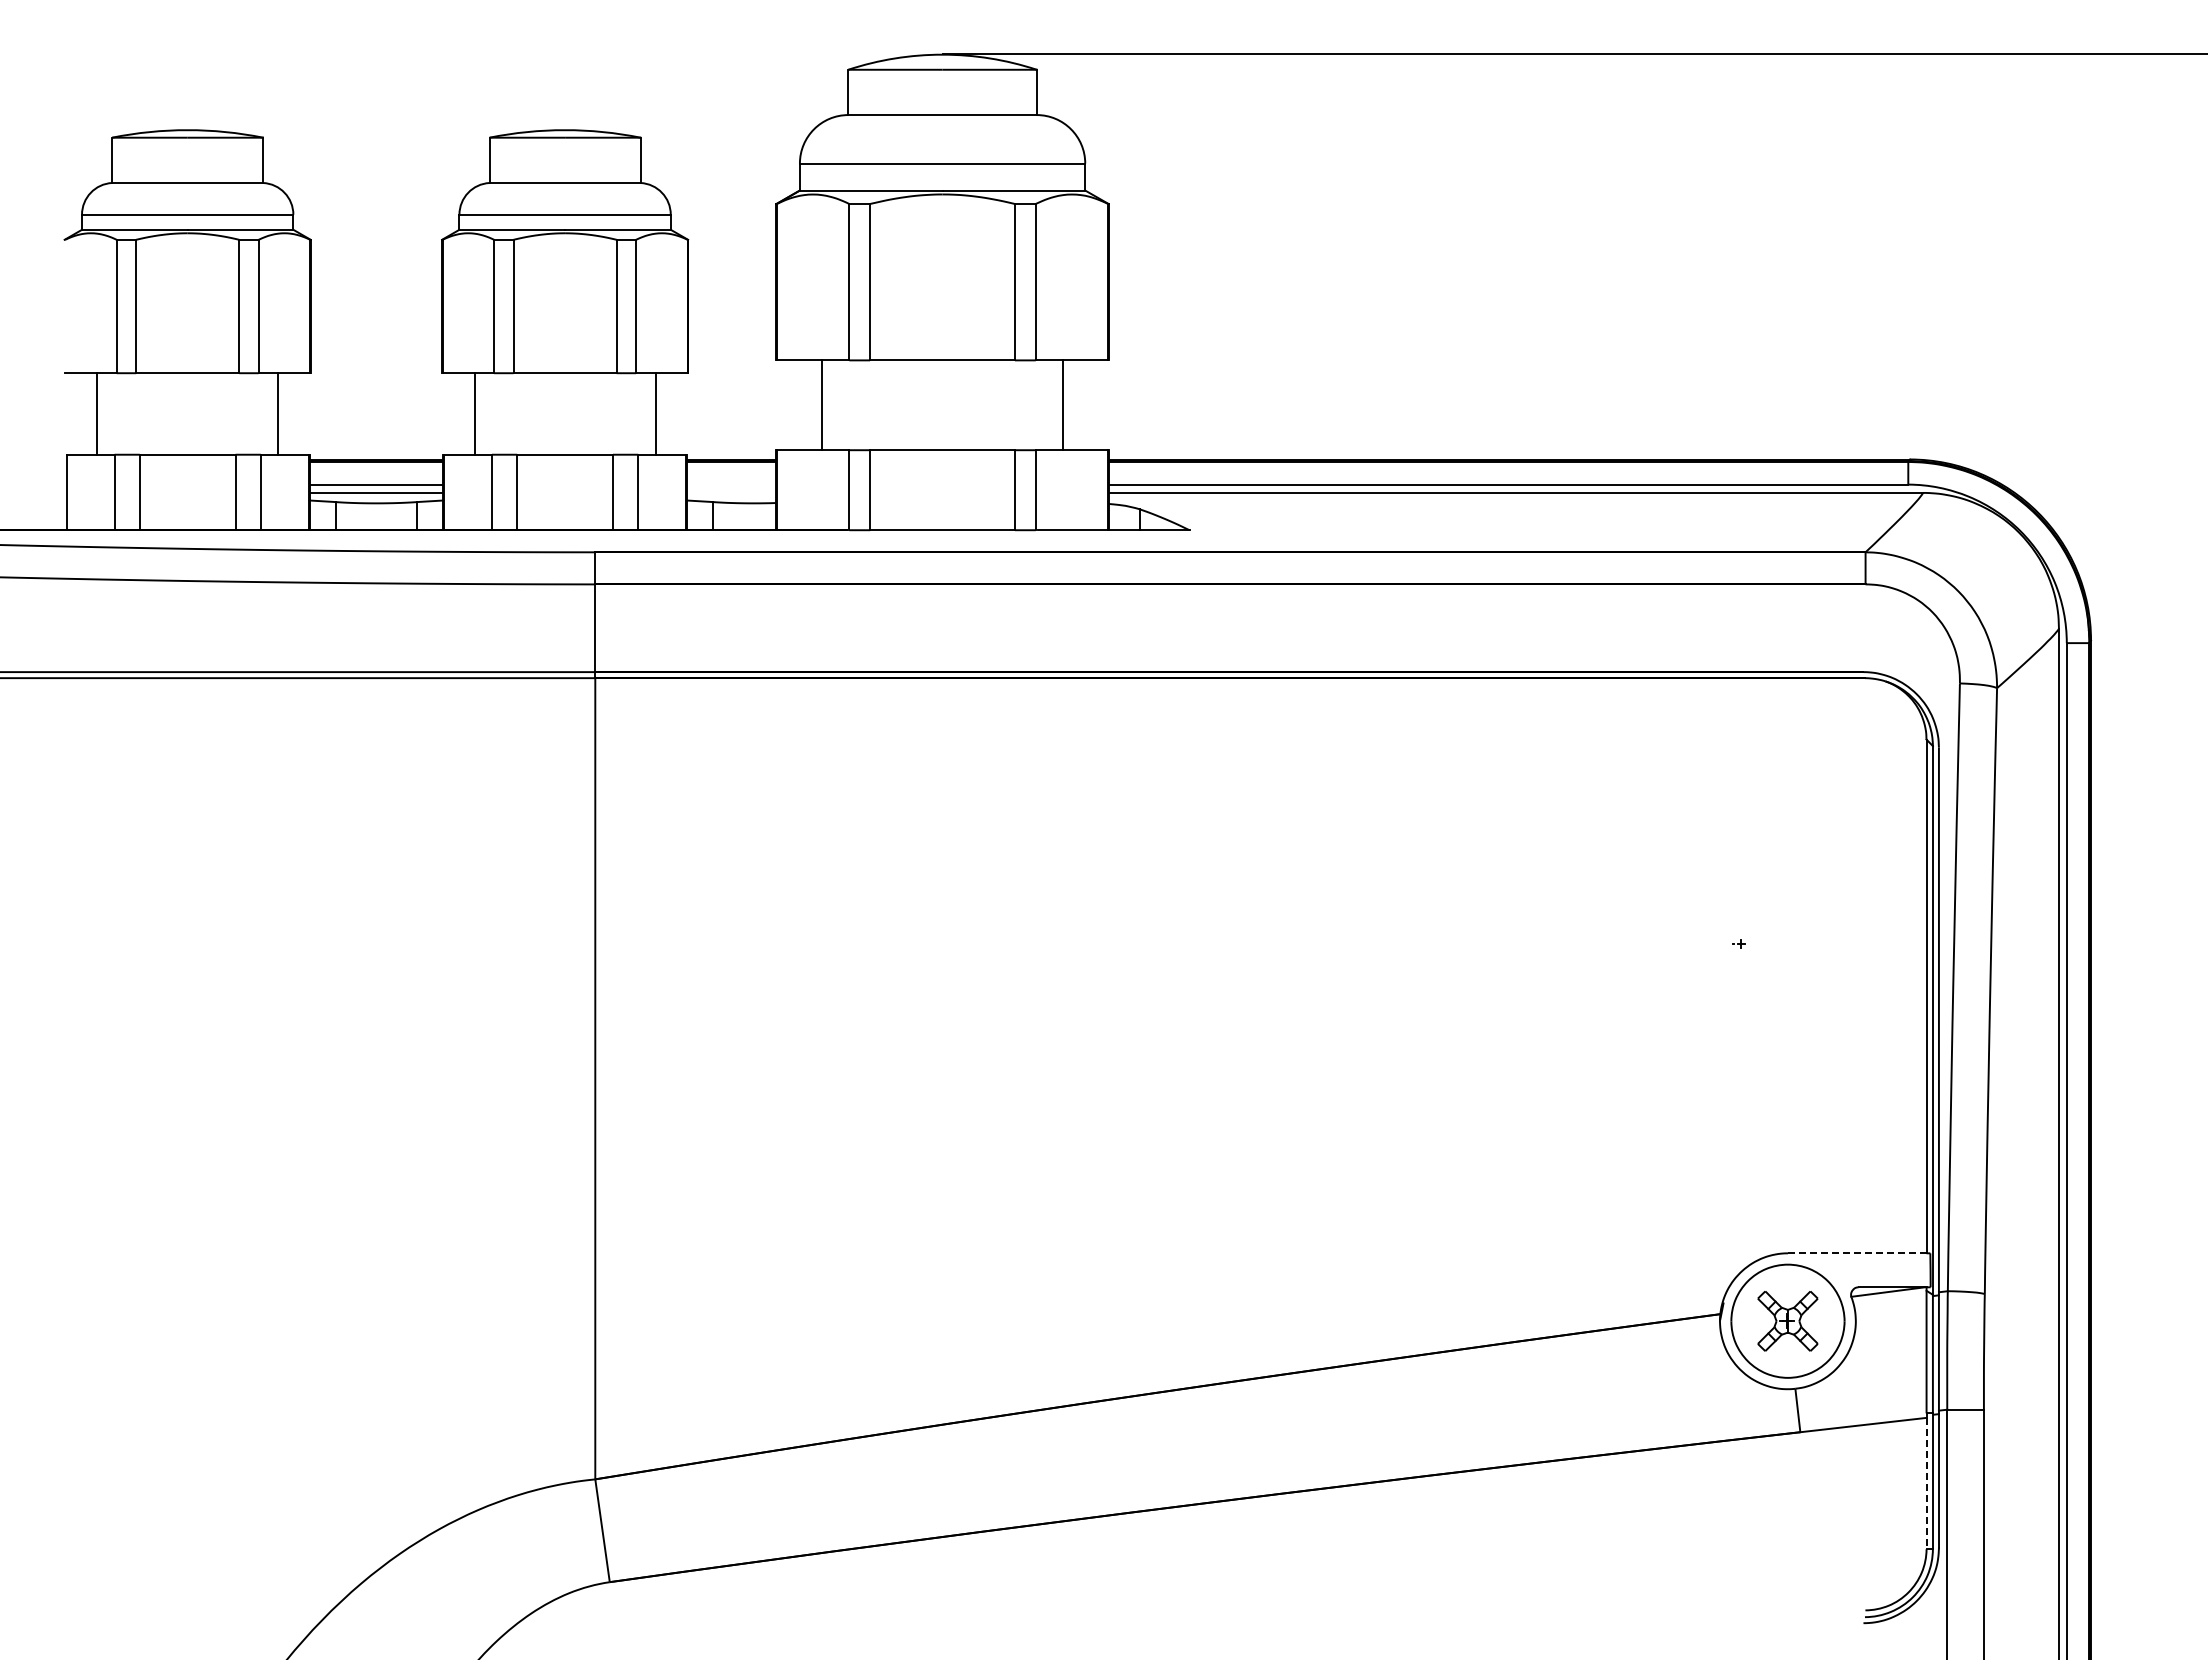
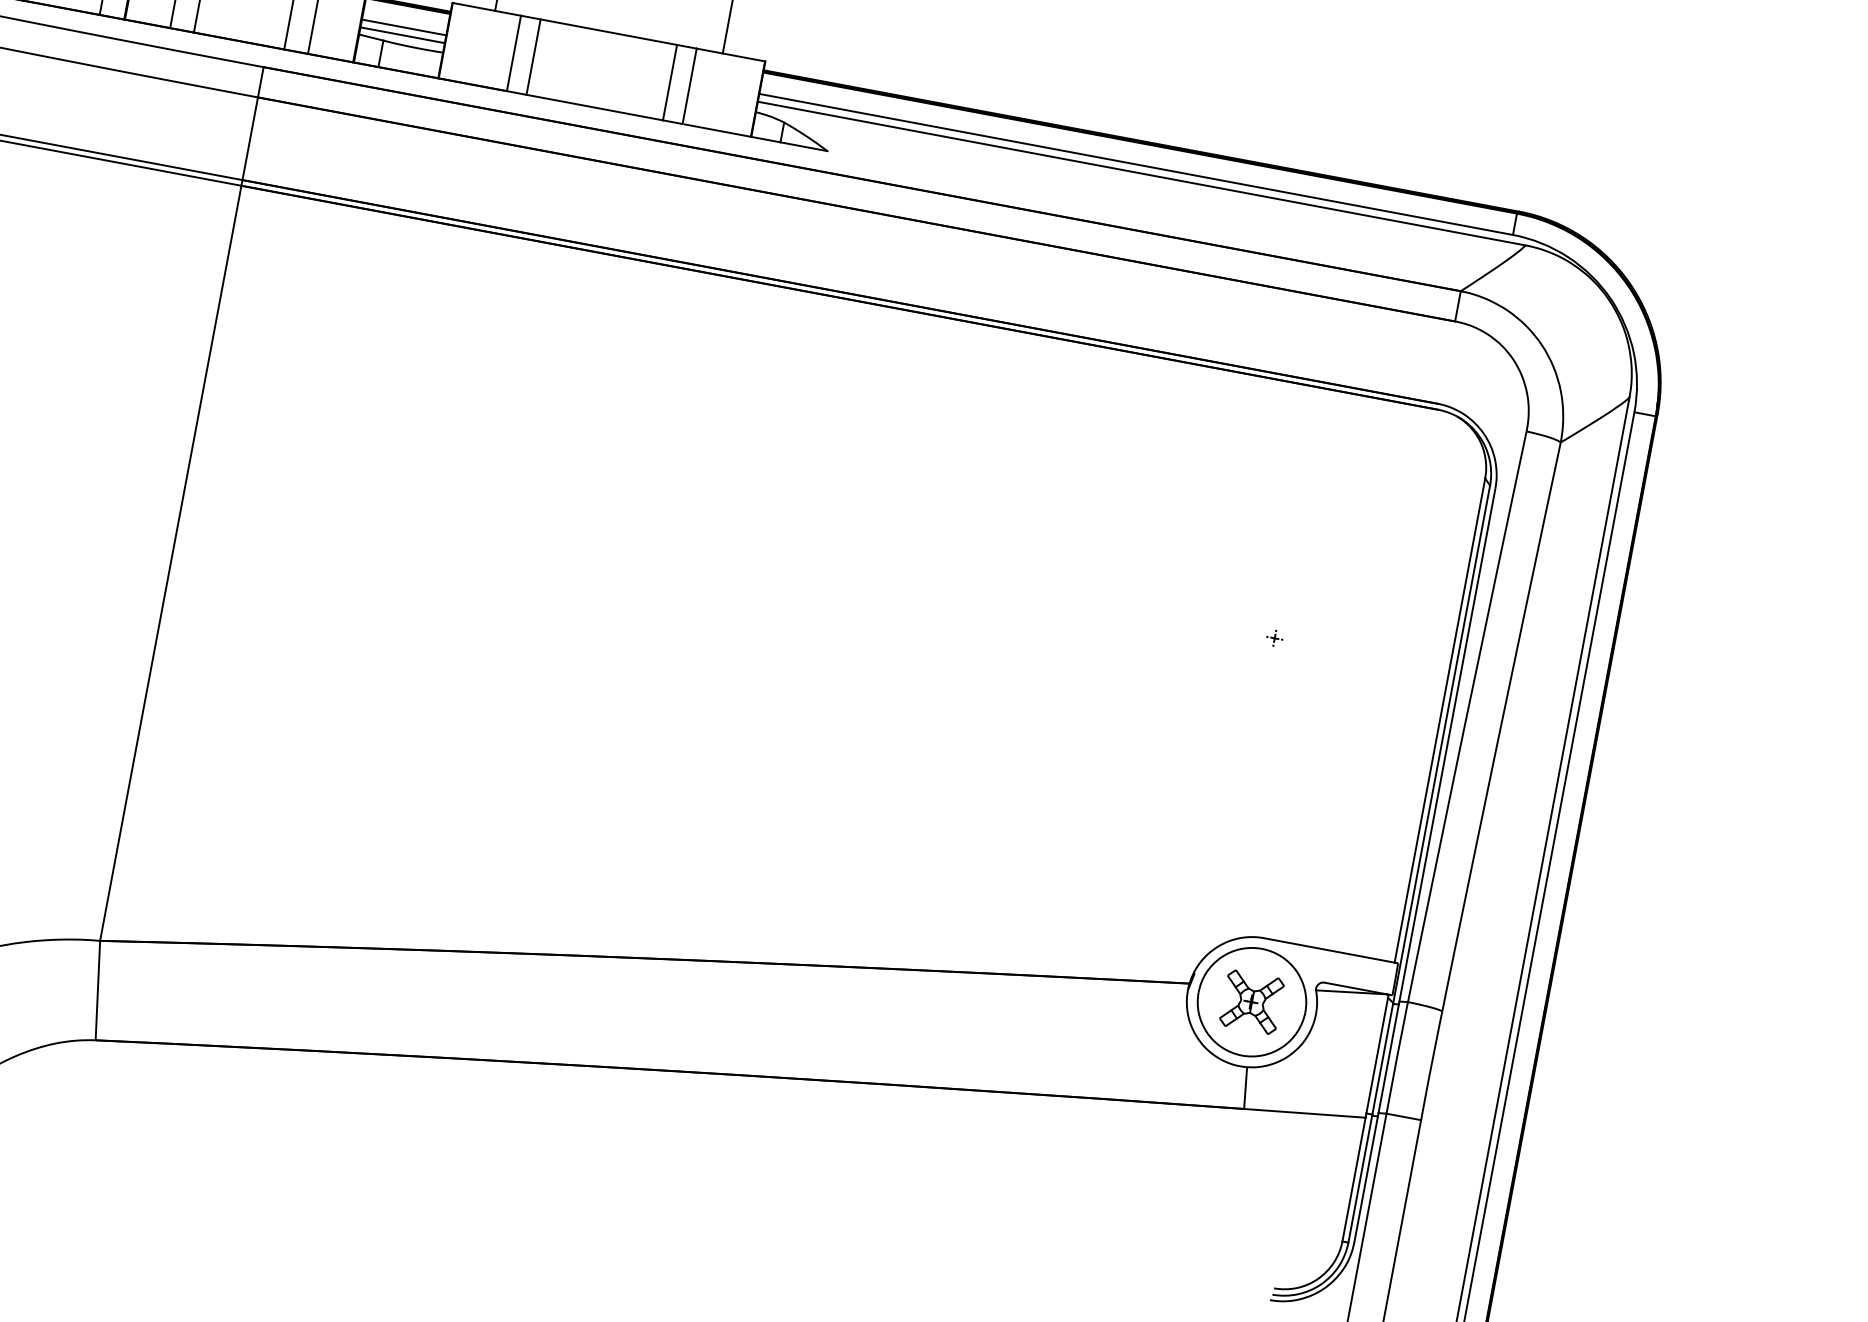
line: (731, 484) -> (403, 27), added
line: (731, 492) -> (402, 34), added
line: (1857, 1253) -> (1329, 950), dashed -> solid
line: (1926, 1483) -> (1353, 1179), dashed -> solid

